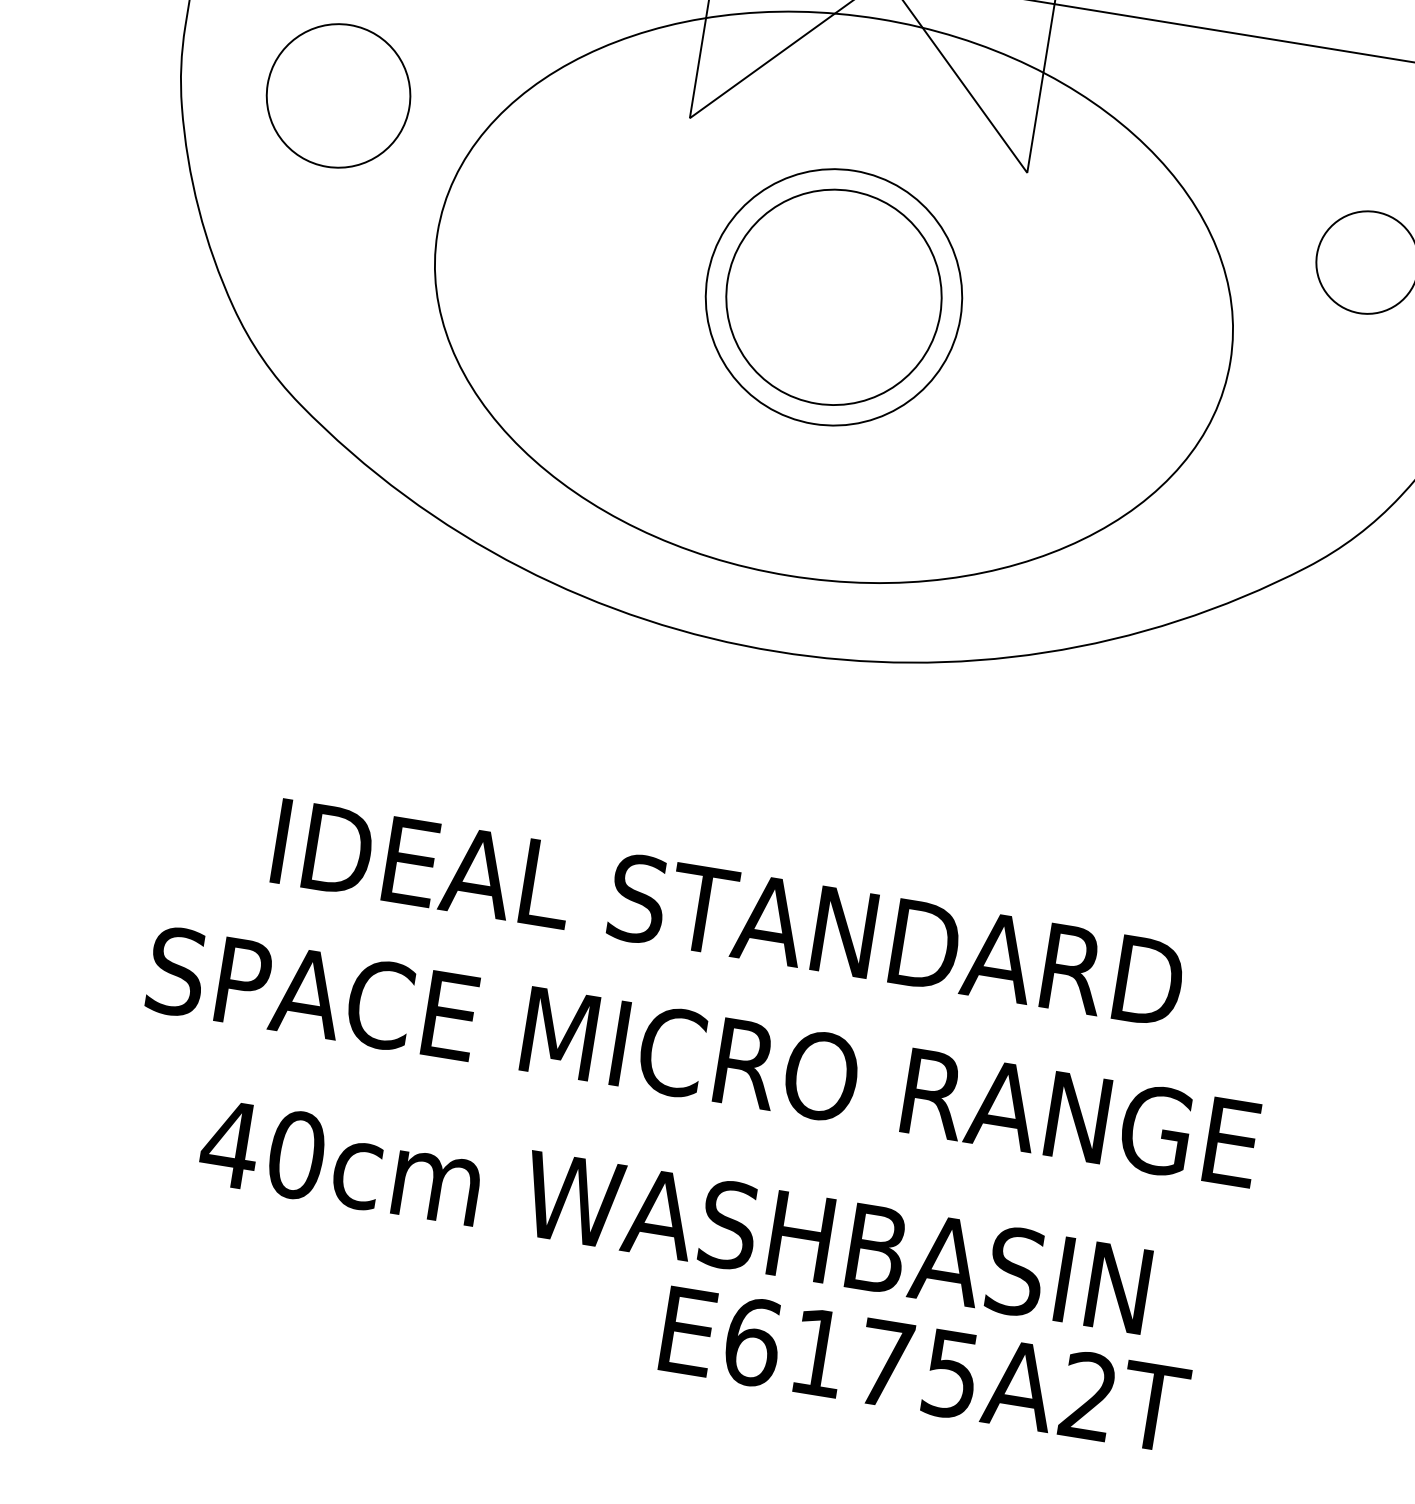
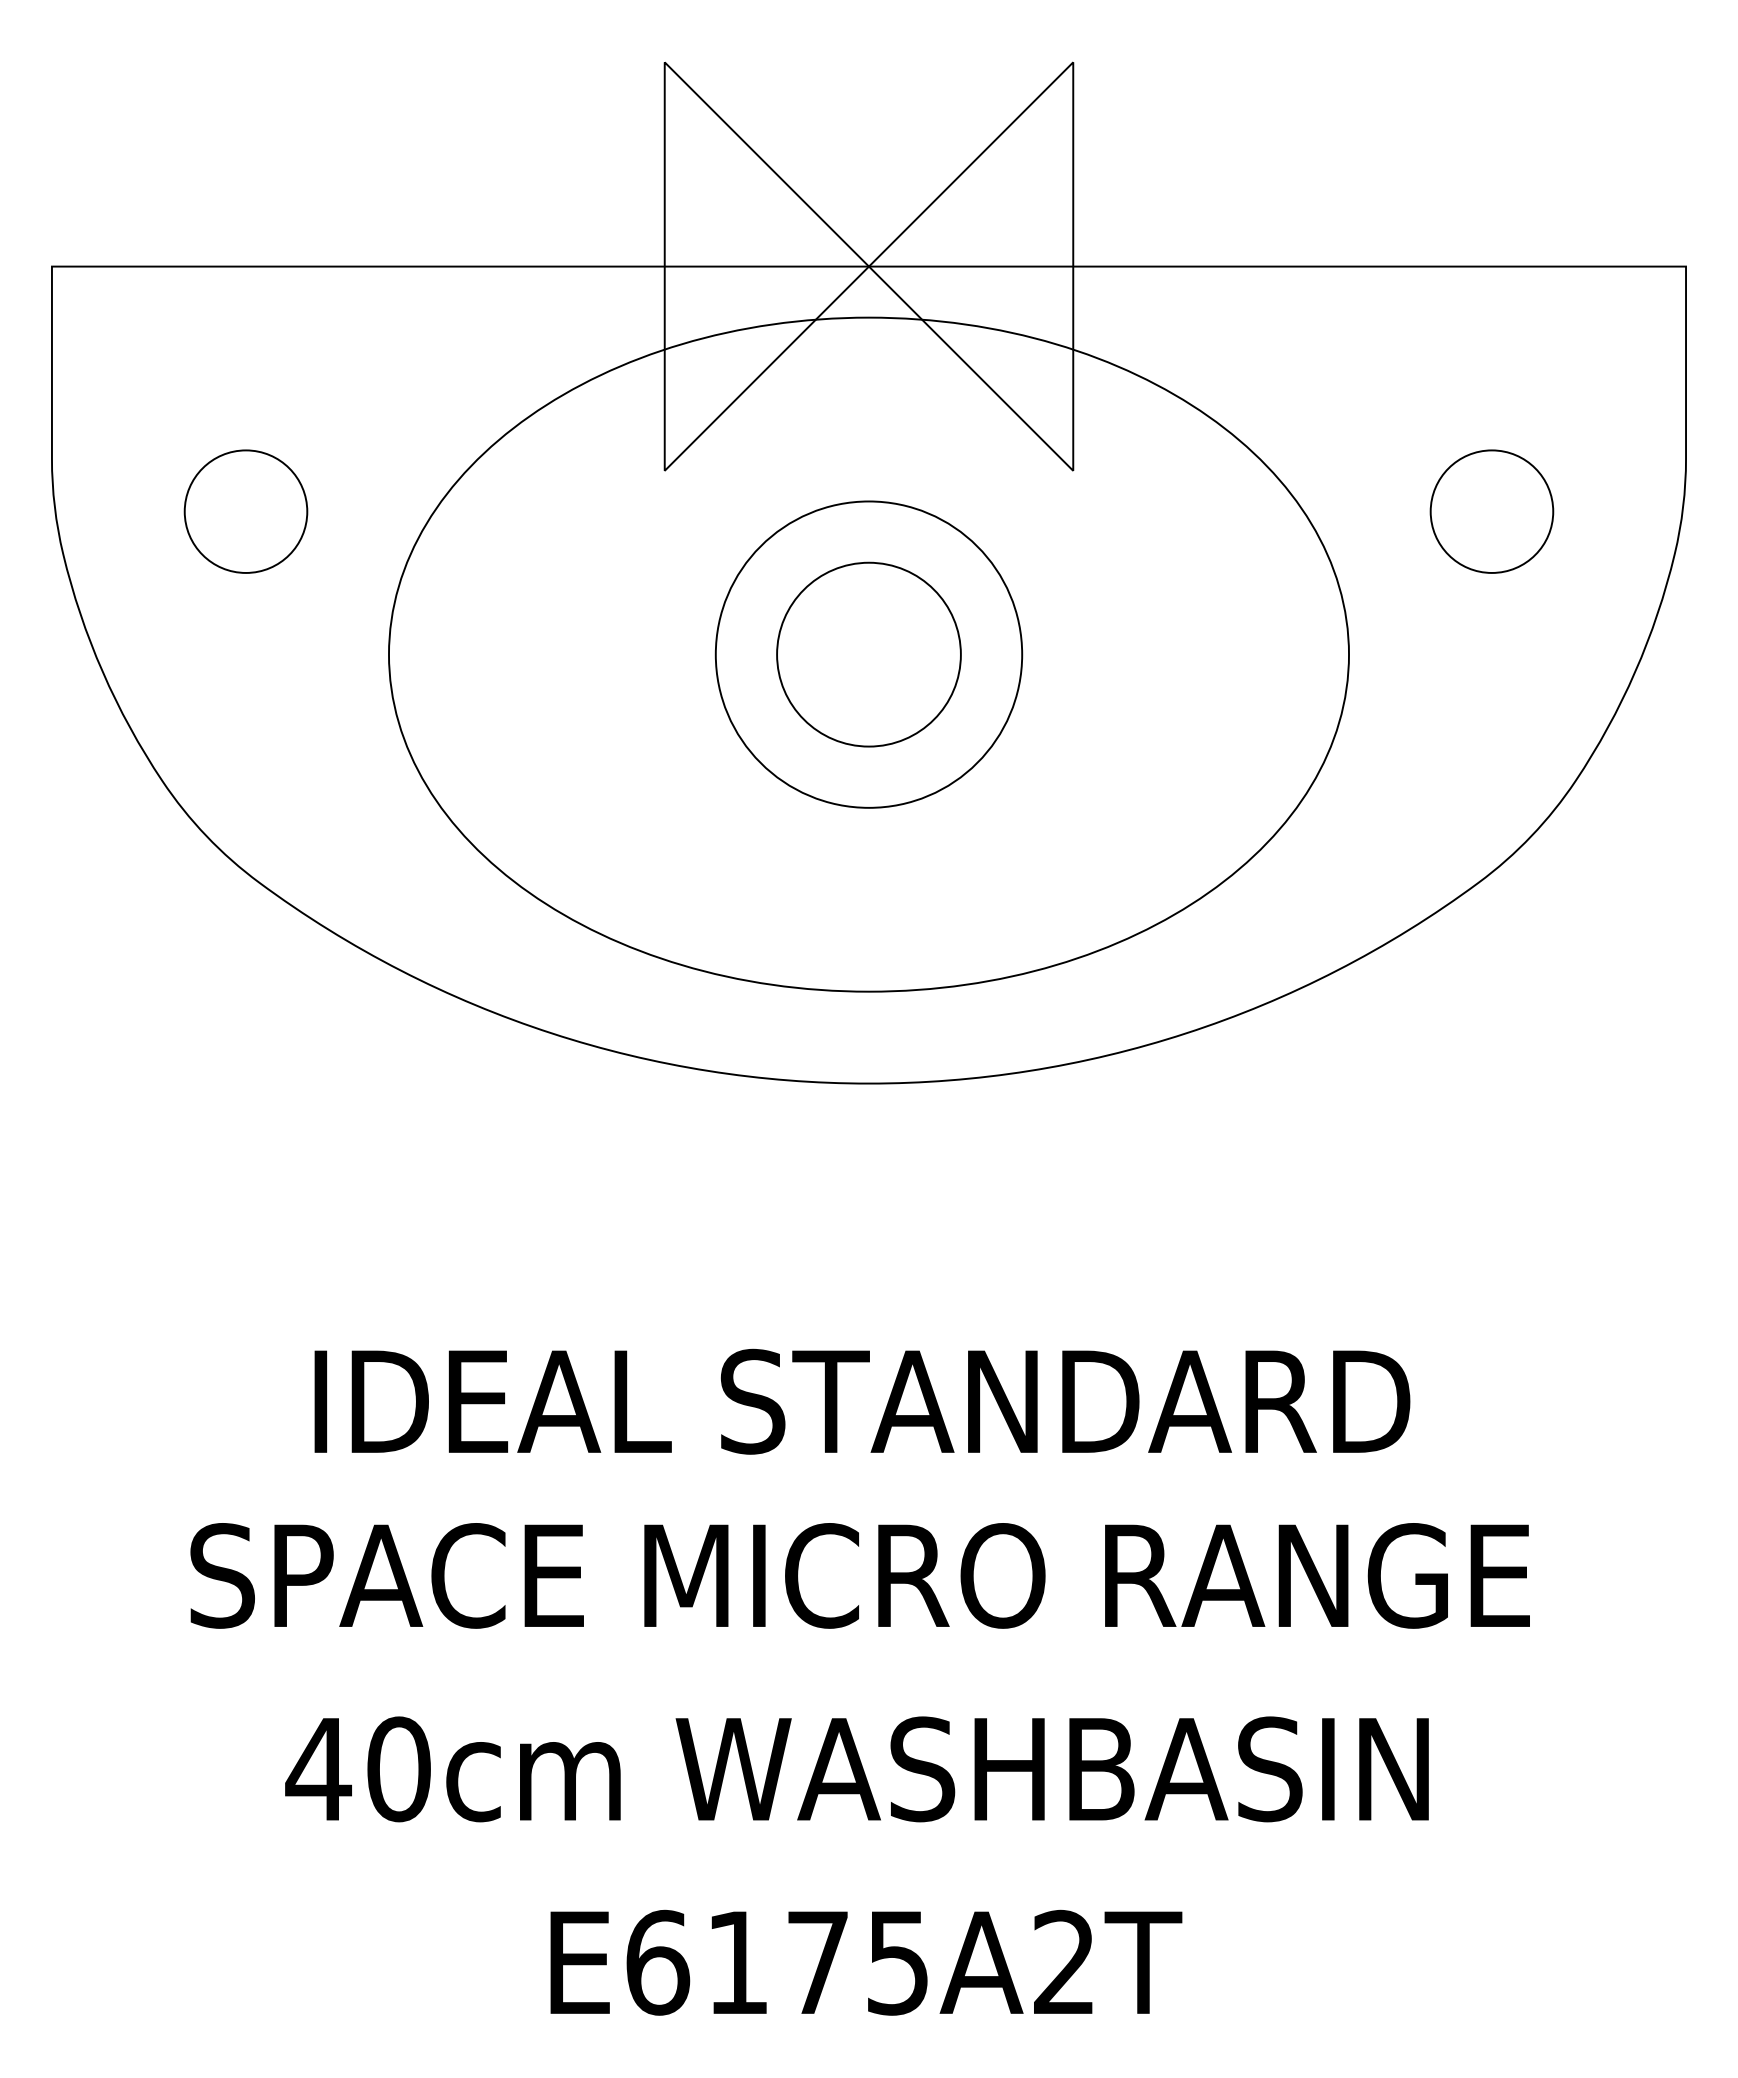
circle: (338, 95) -> (245, 511), size x0.71
circle: (833, 297) -> (868, 654), size x0.71
text: (925, 1369) -> (866, 1962), moved

